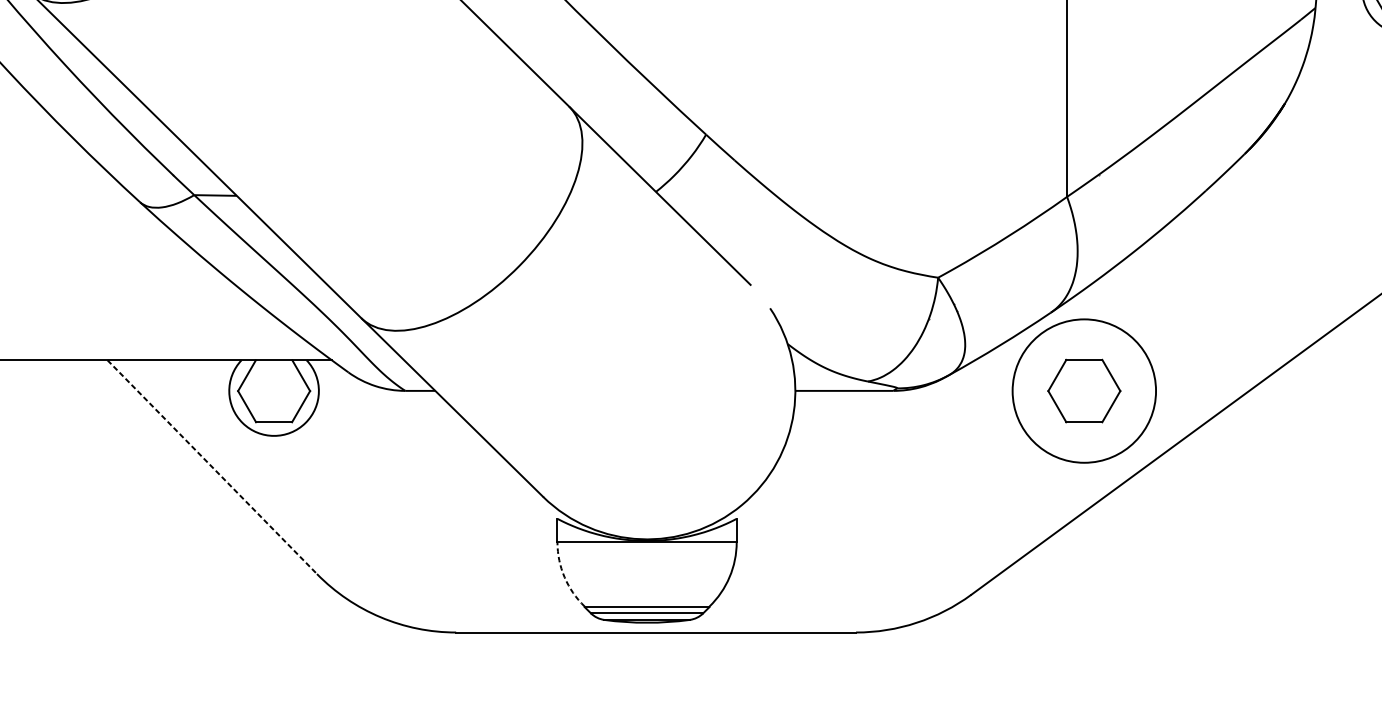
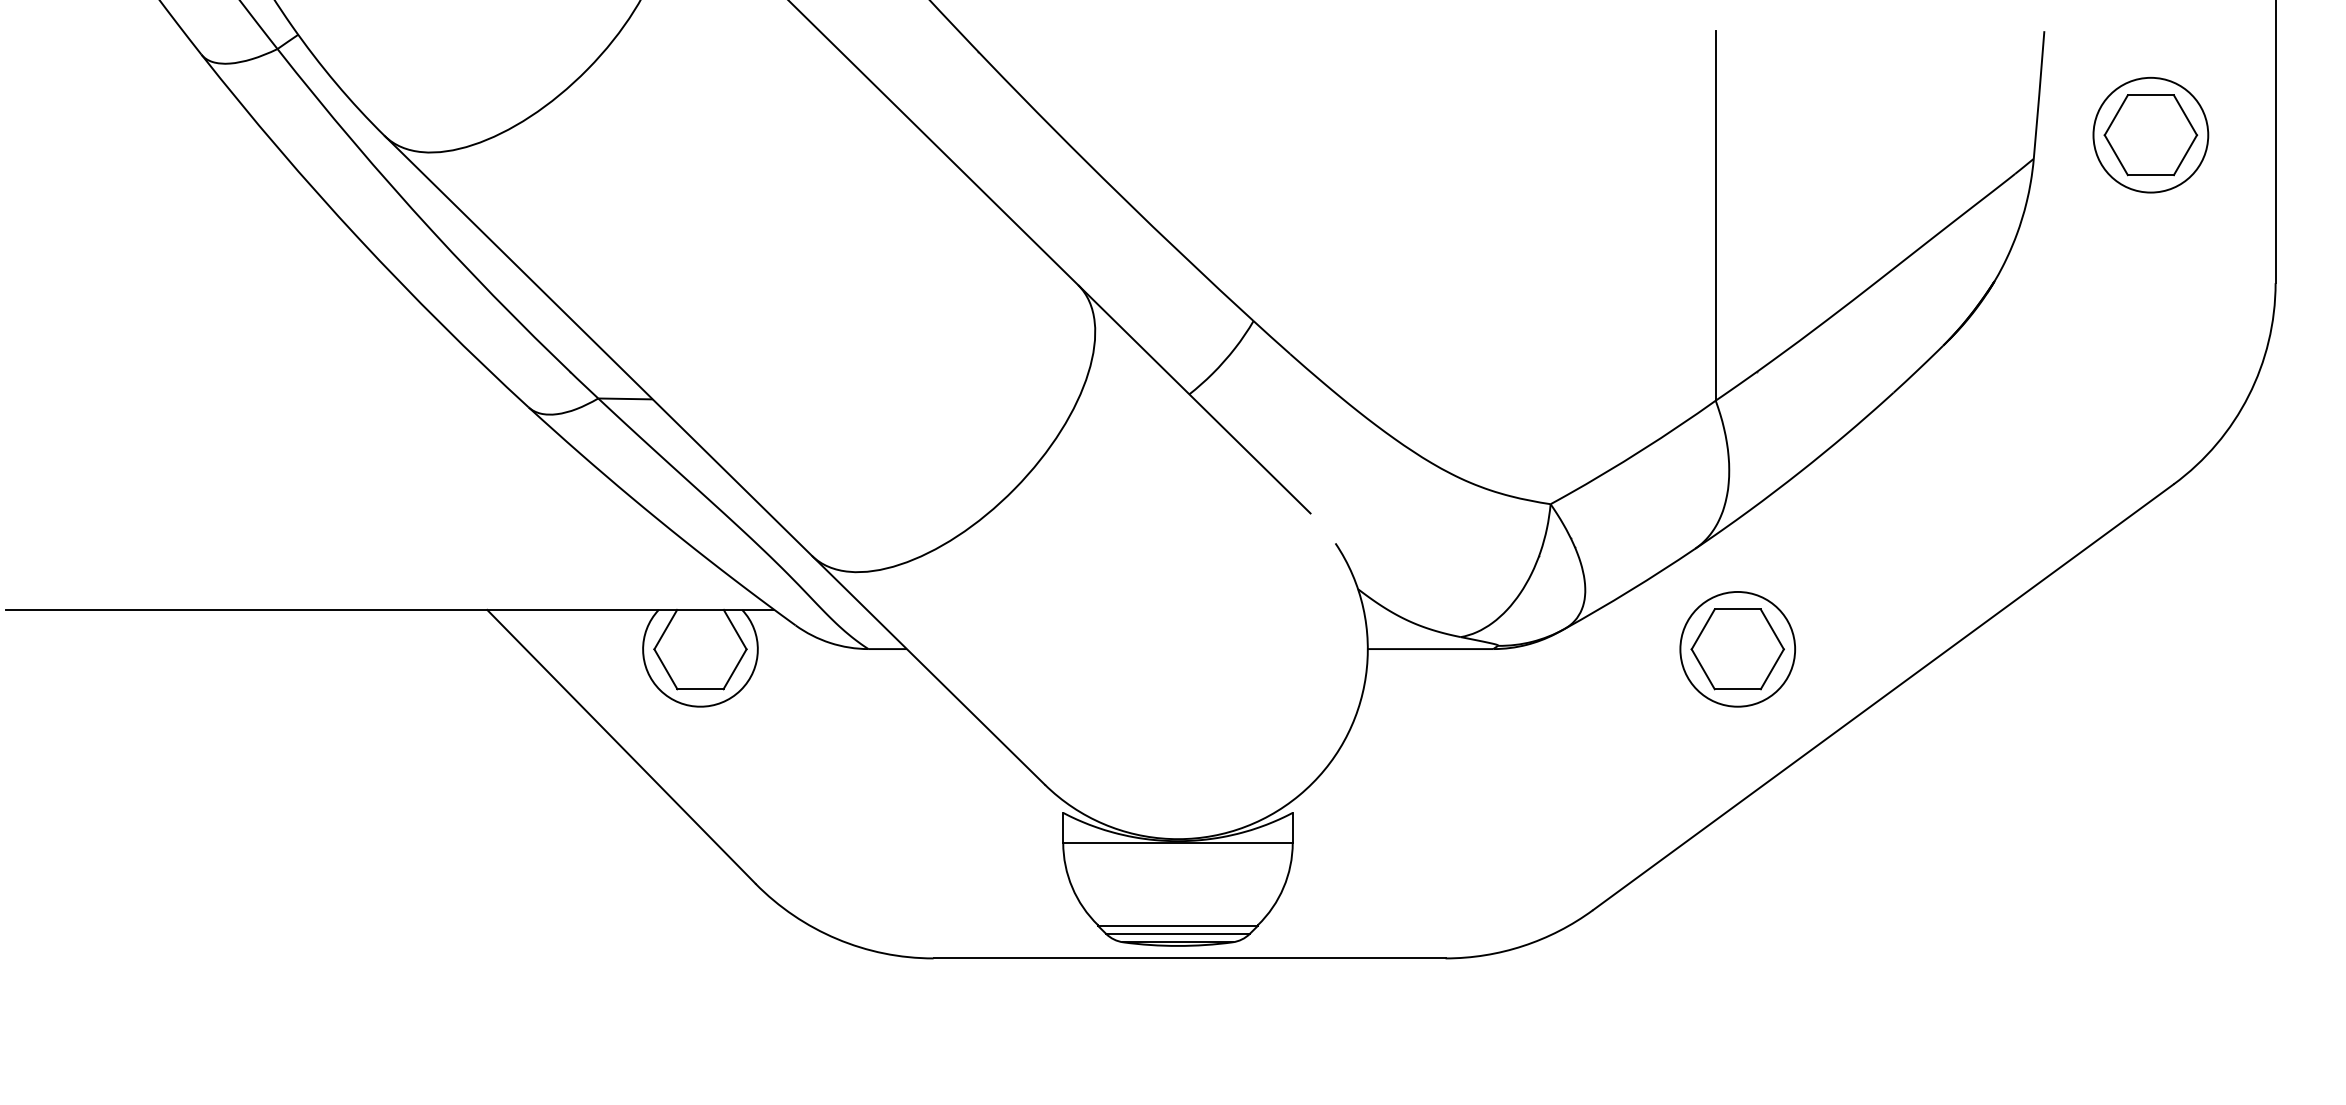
circle: (1084, 390) -> (1737, 648), size x0.62
line: (212, 466) -> (621, 746), dashed -> solid
arc: (564, 577) -> (1072, 887), dashed -> solid

